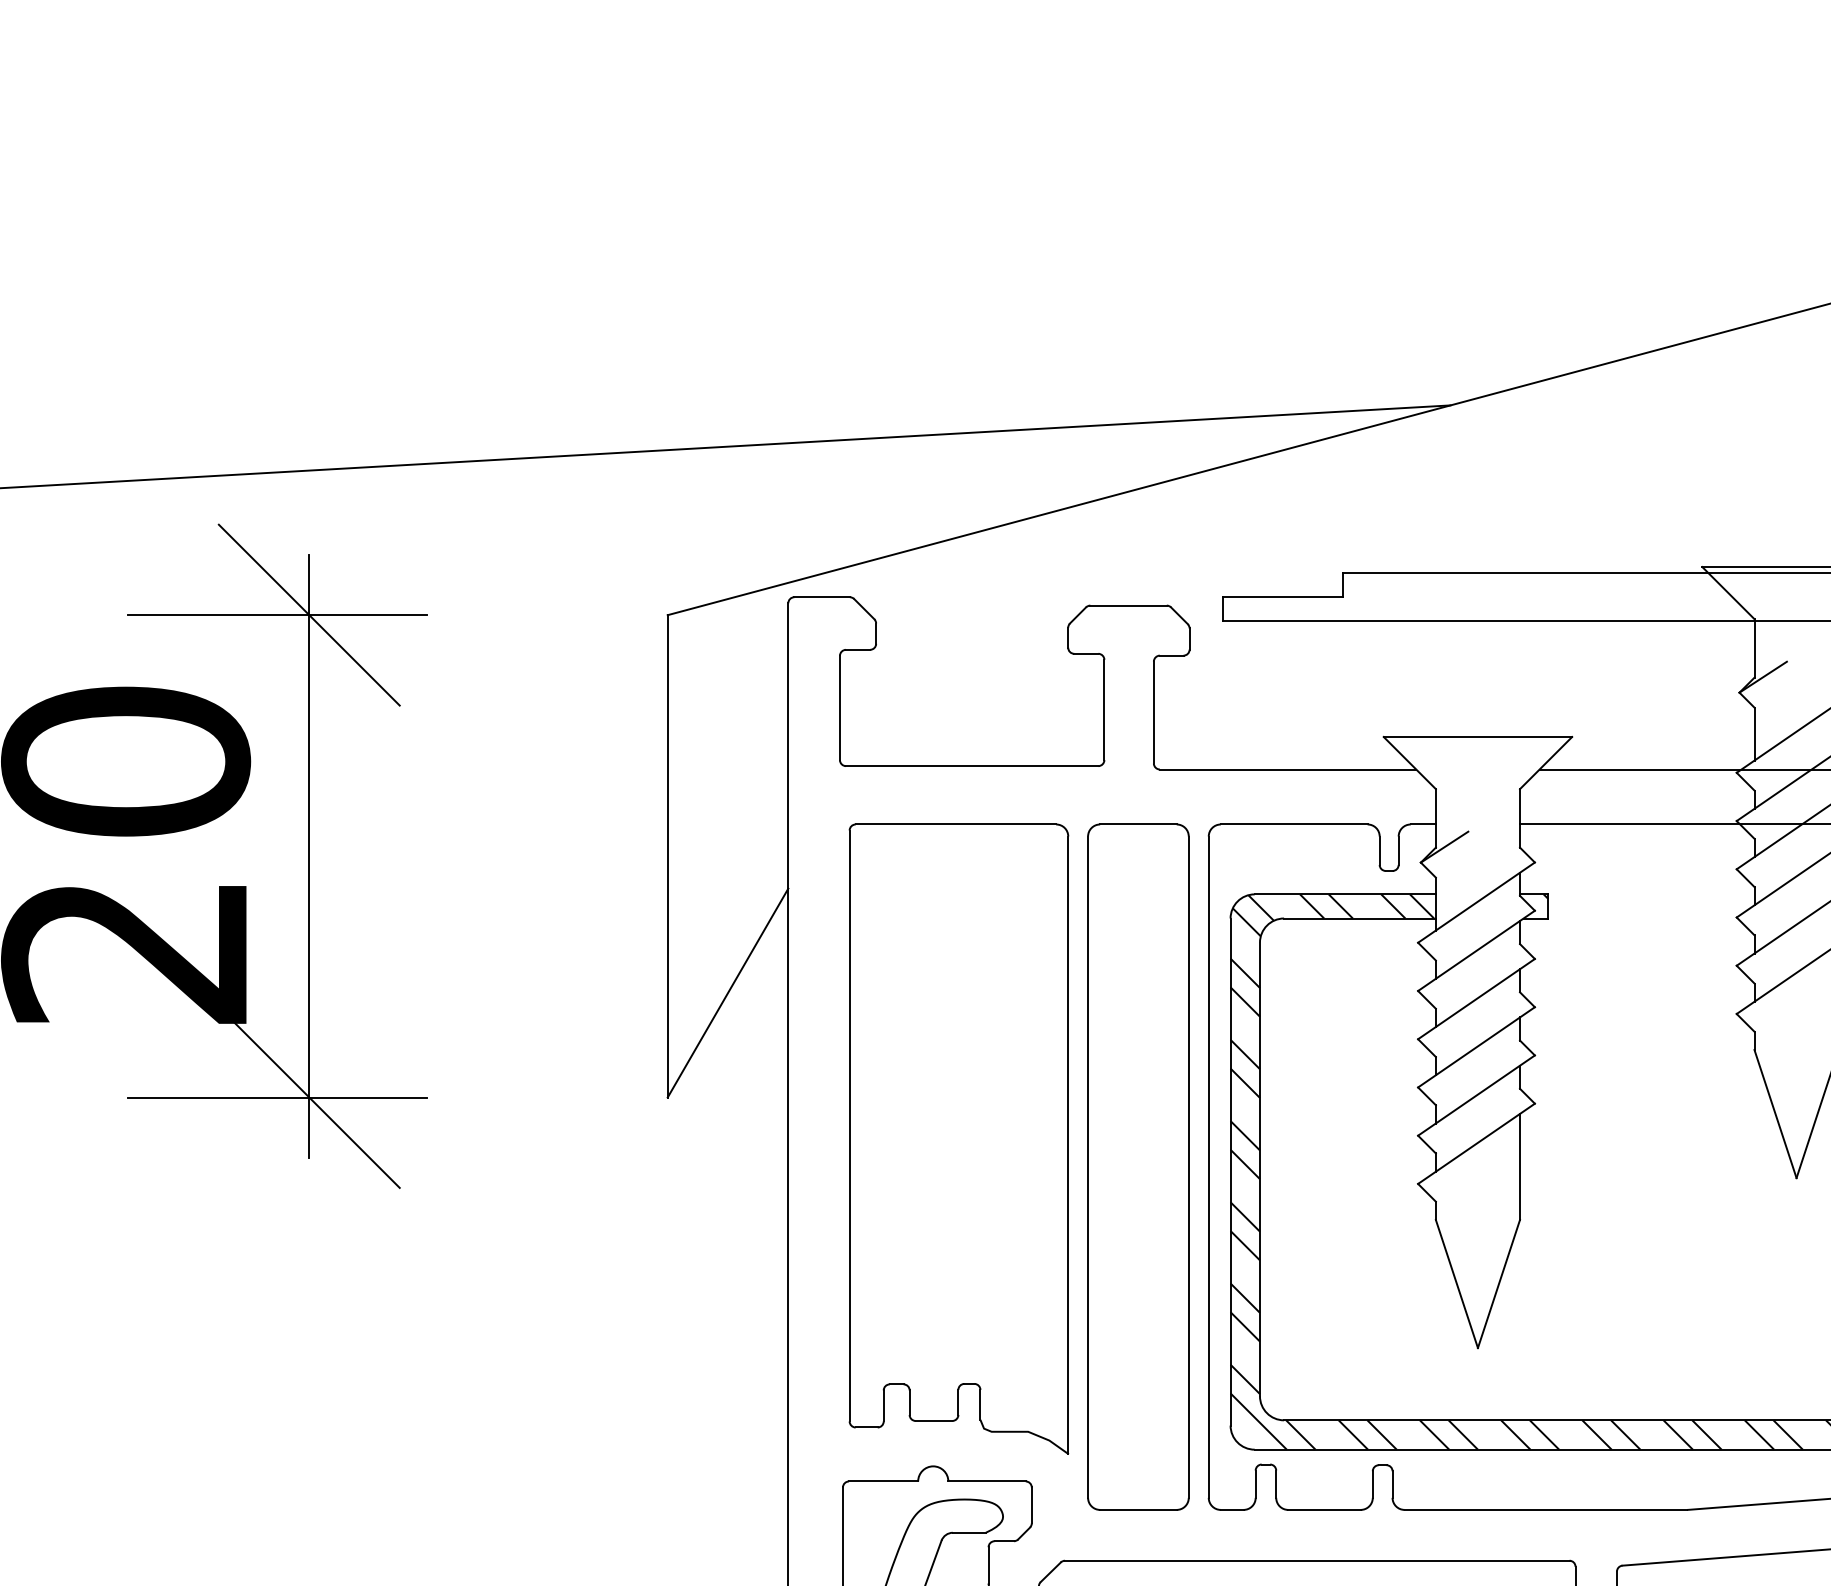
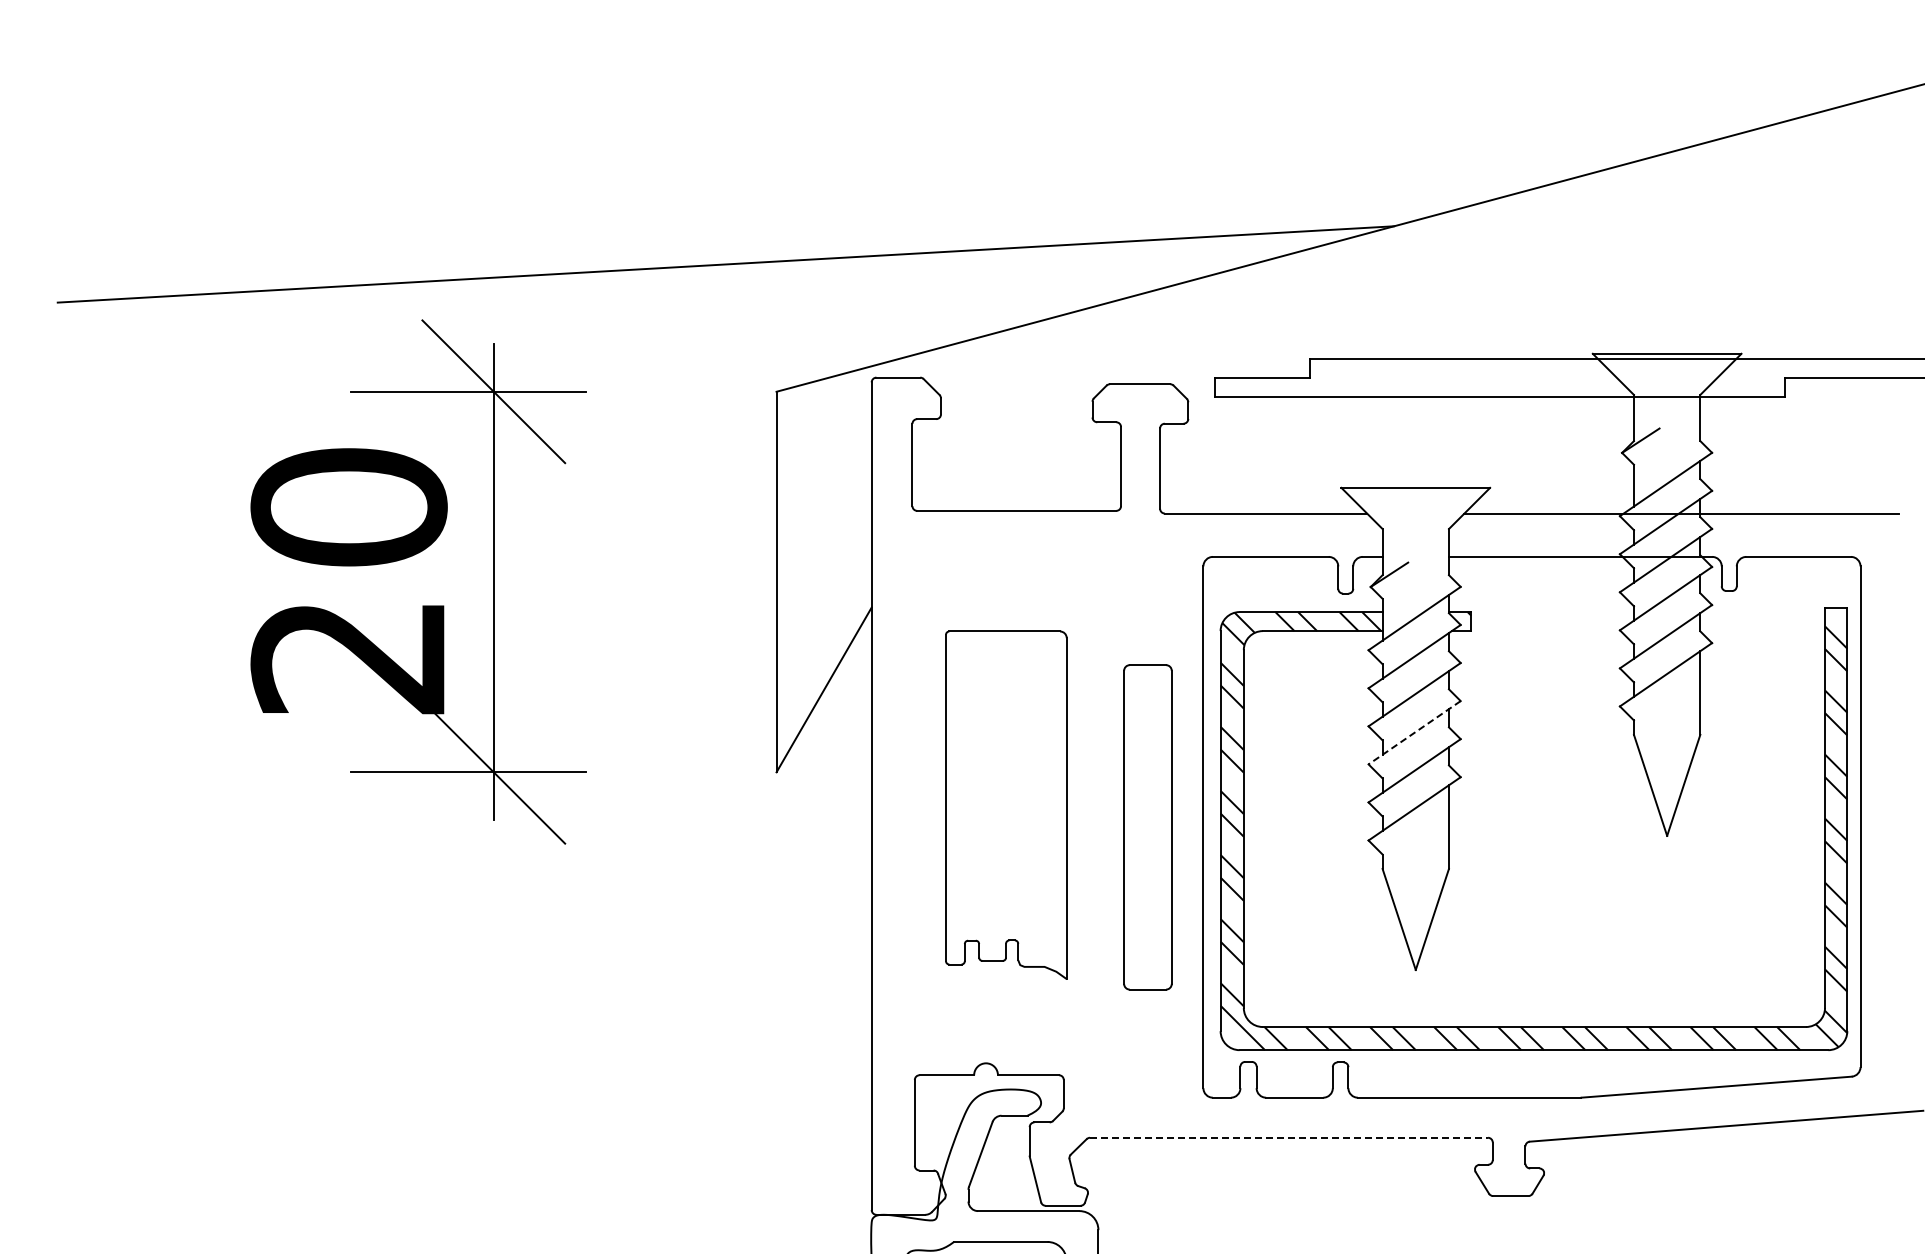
line: (1476, 1047) -> (1414, 732), solid -> dashed
part: (959, 1139) -> (1006, 805), size x0.7
part: (1137, 1167) -> (1147, 827), size x0.6
line: (1317, 1560) -> (1289, 1137), solid -> dashed

